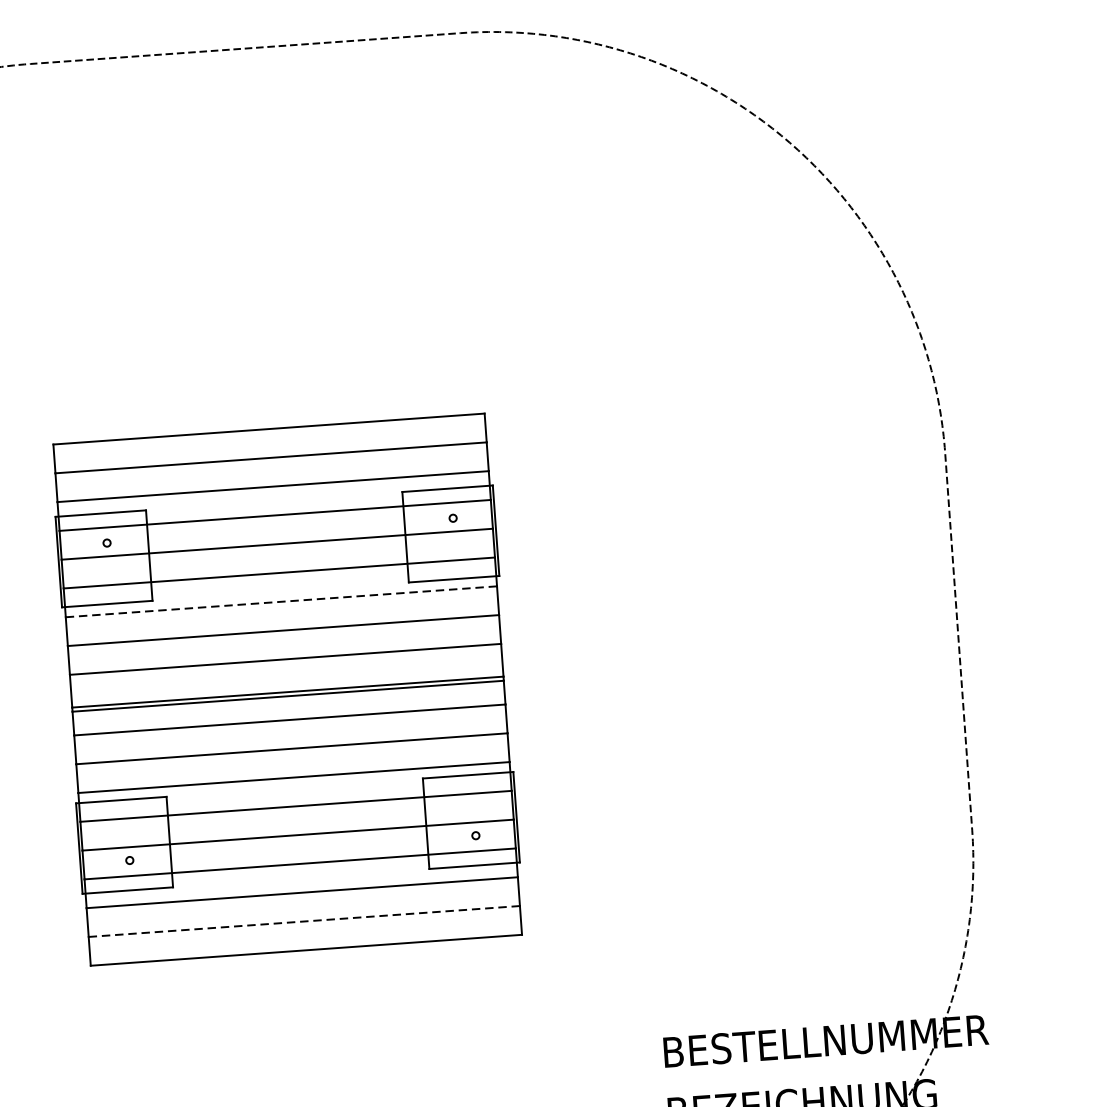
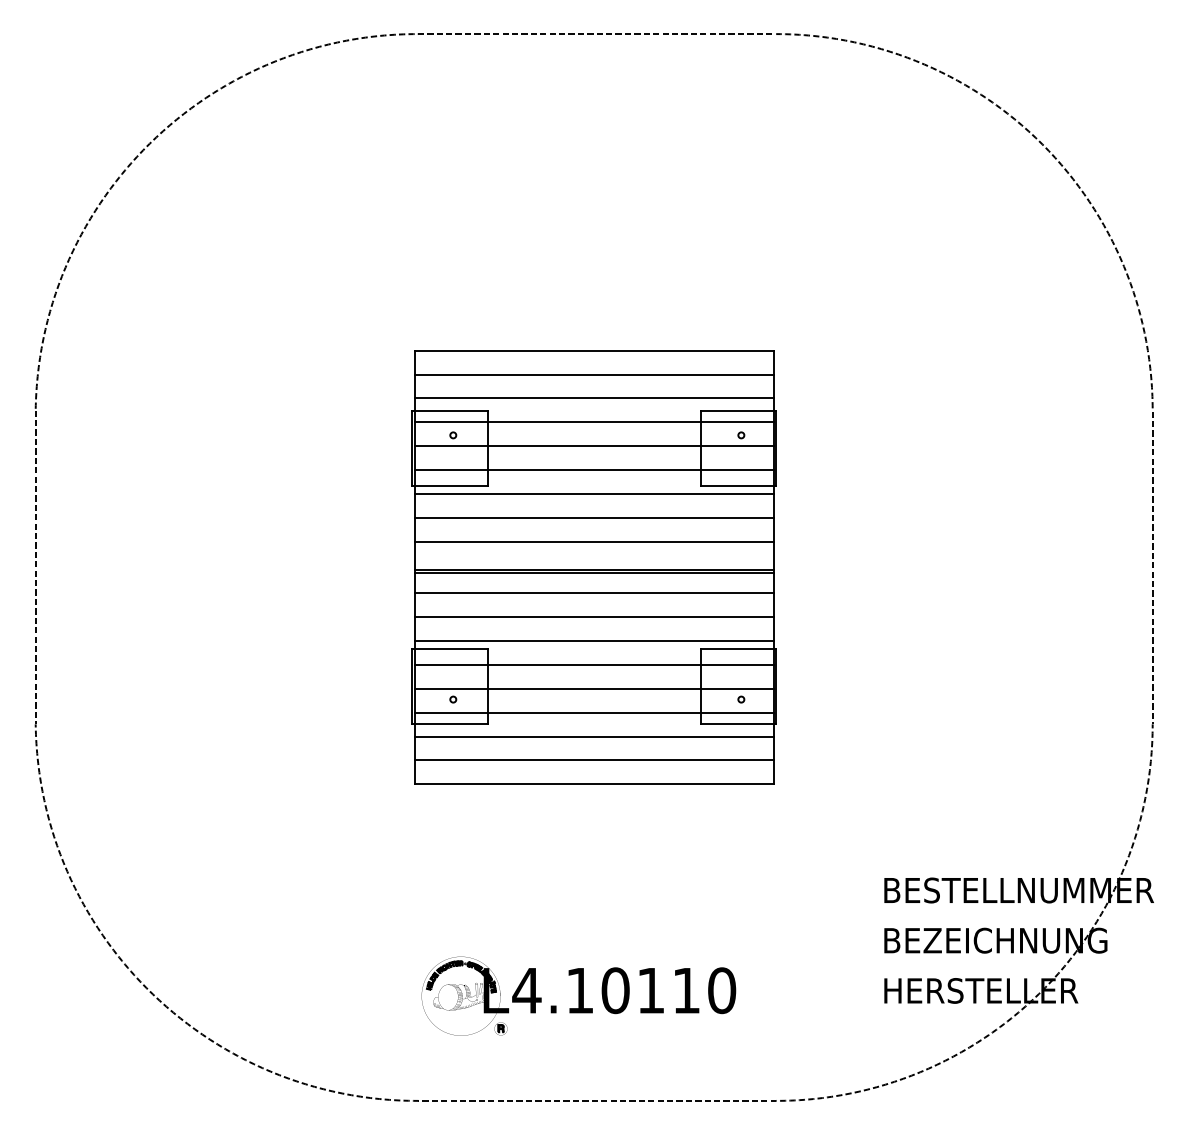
line: (280, 602) -> (593, 494), dashed -> solid
line: (303, 921) -> (593, 760), dashed -> solid

